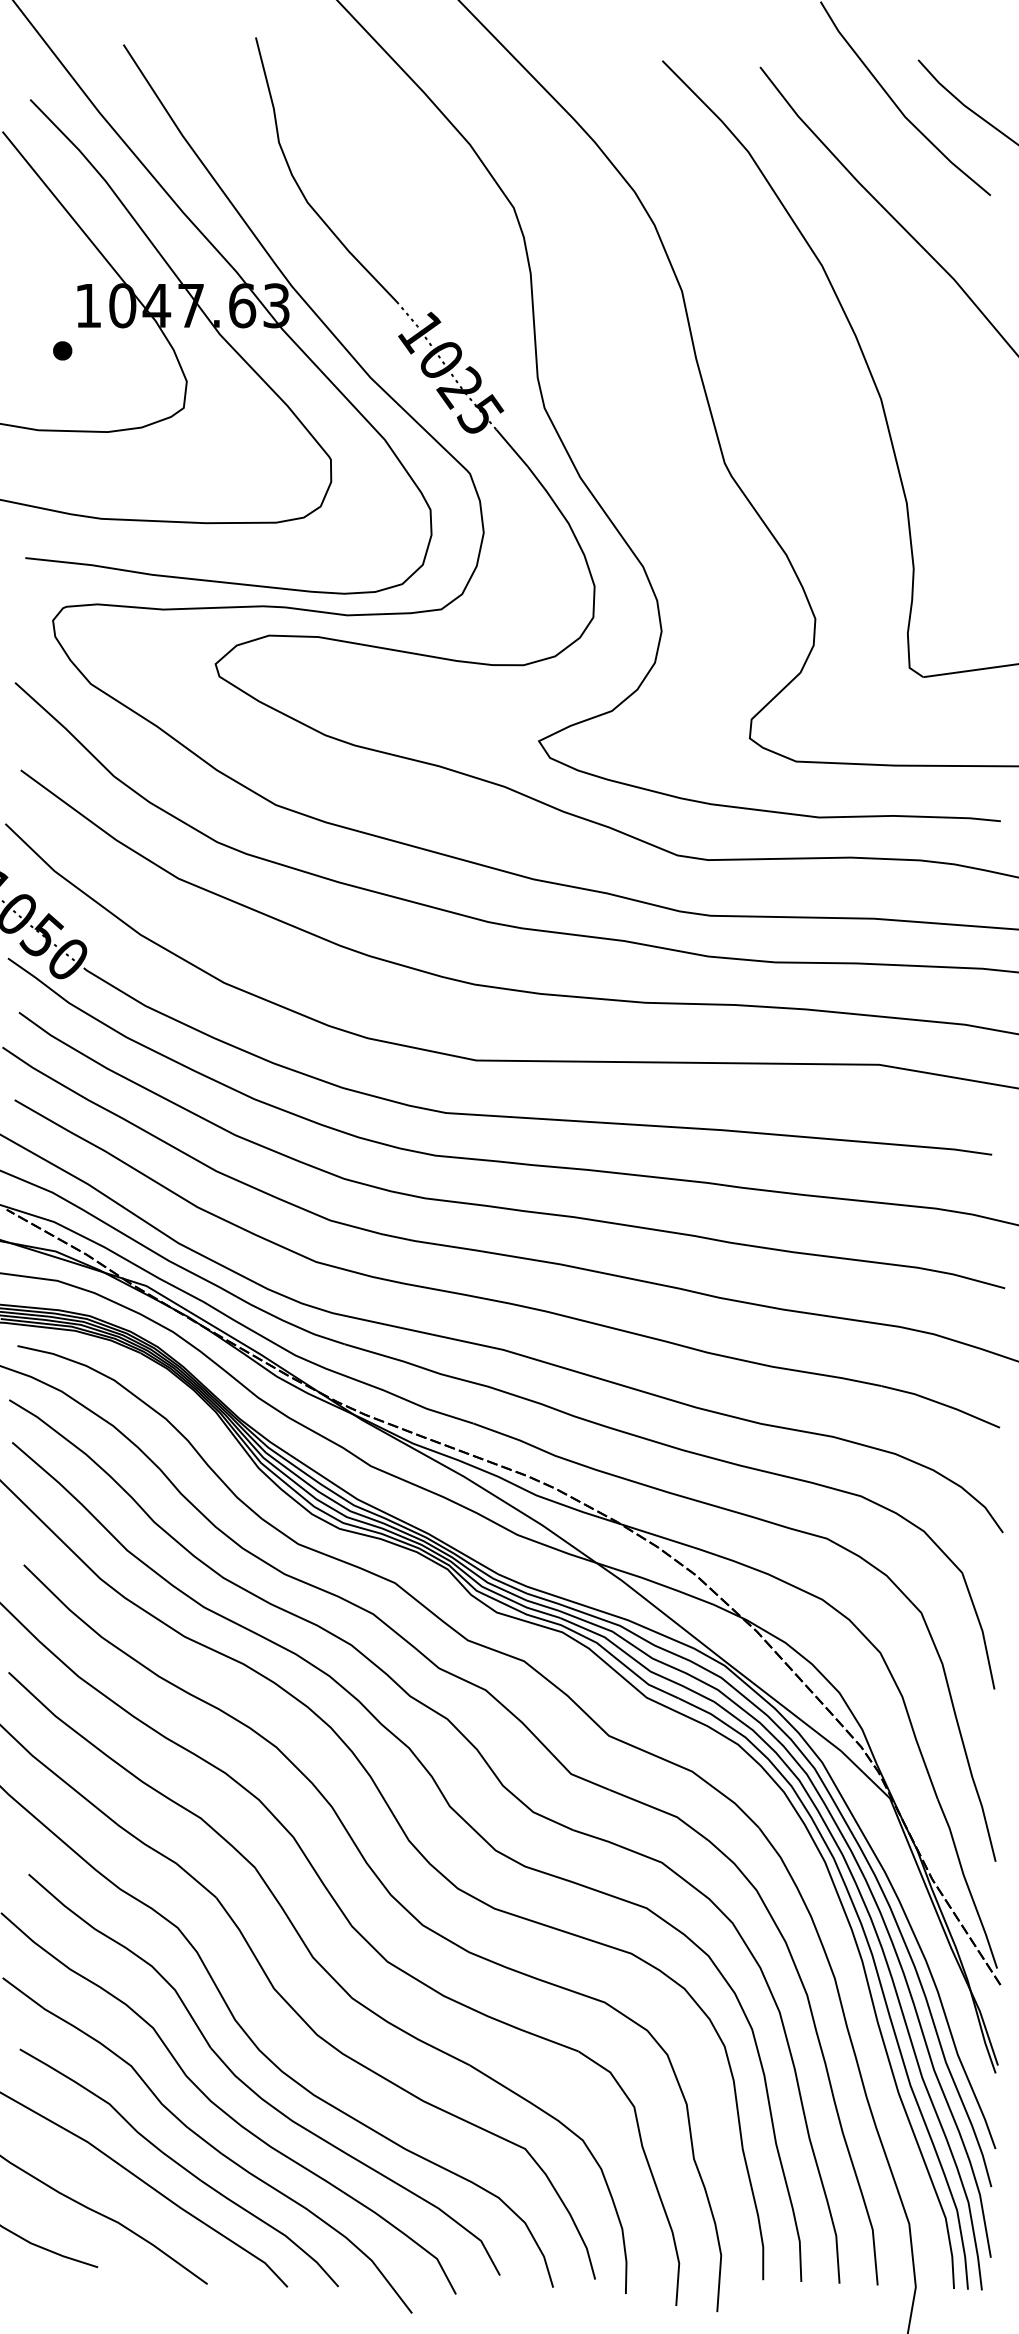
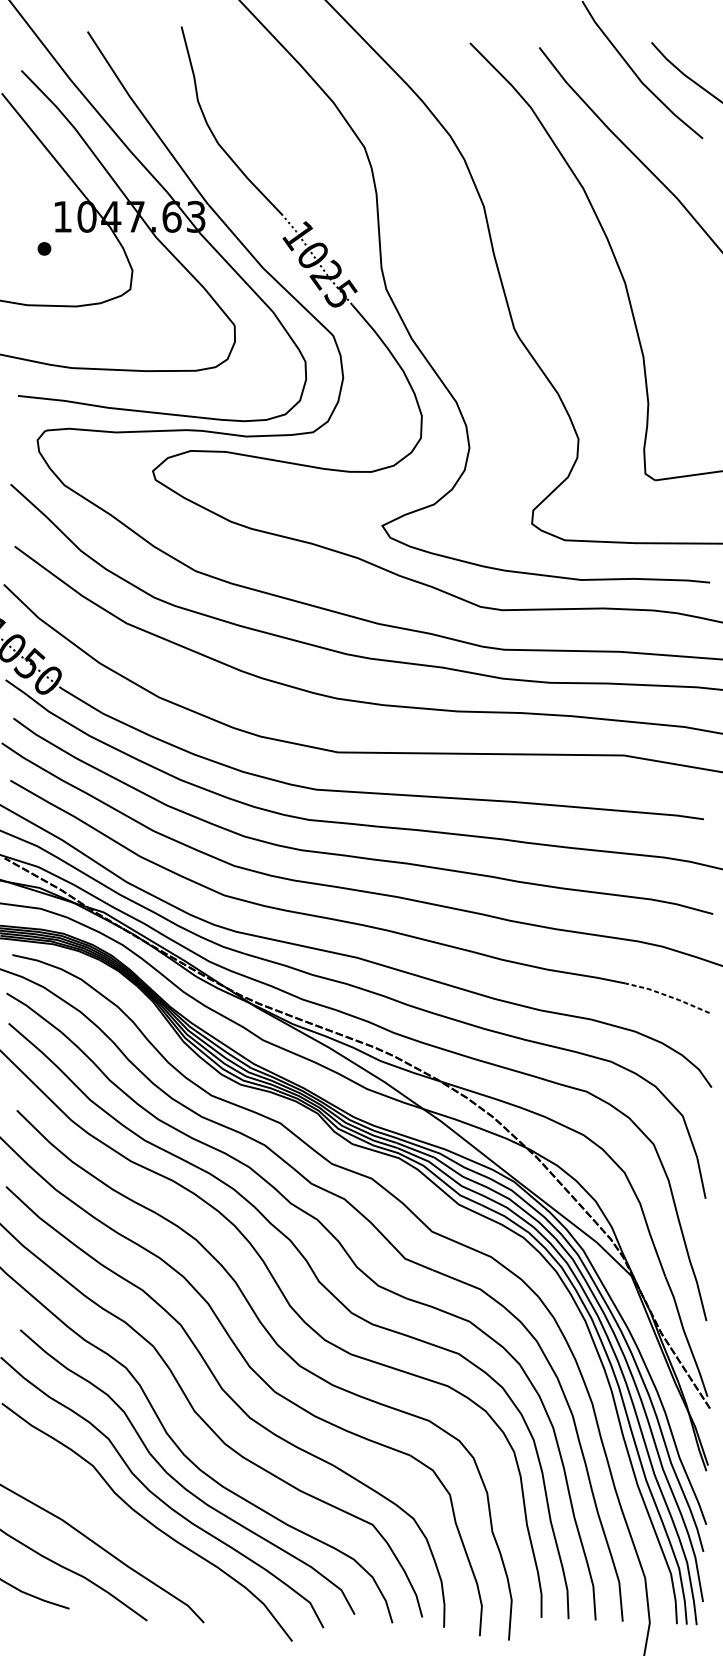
line: (941, 1403) -> (668, 995), solid -> dashed
part: (178, 2167) -> (126, 1537), removed

